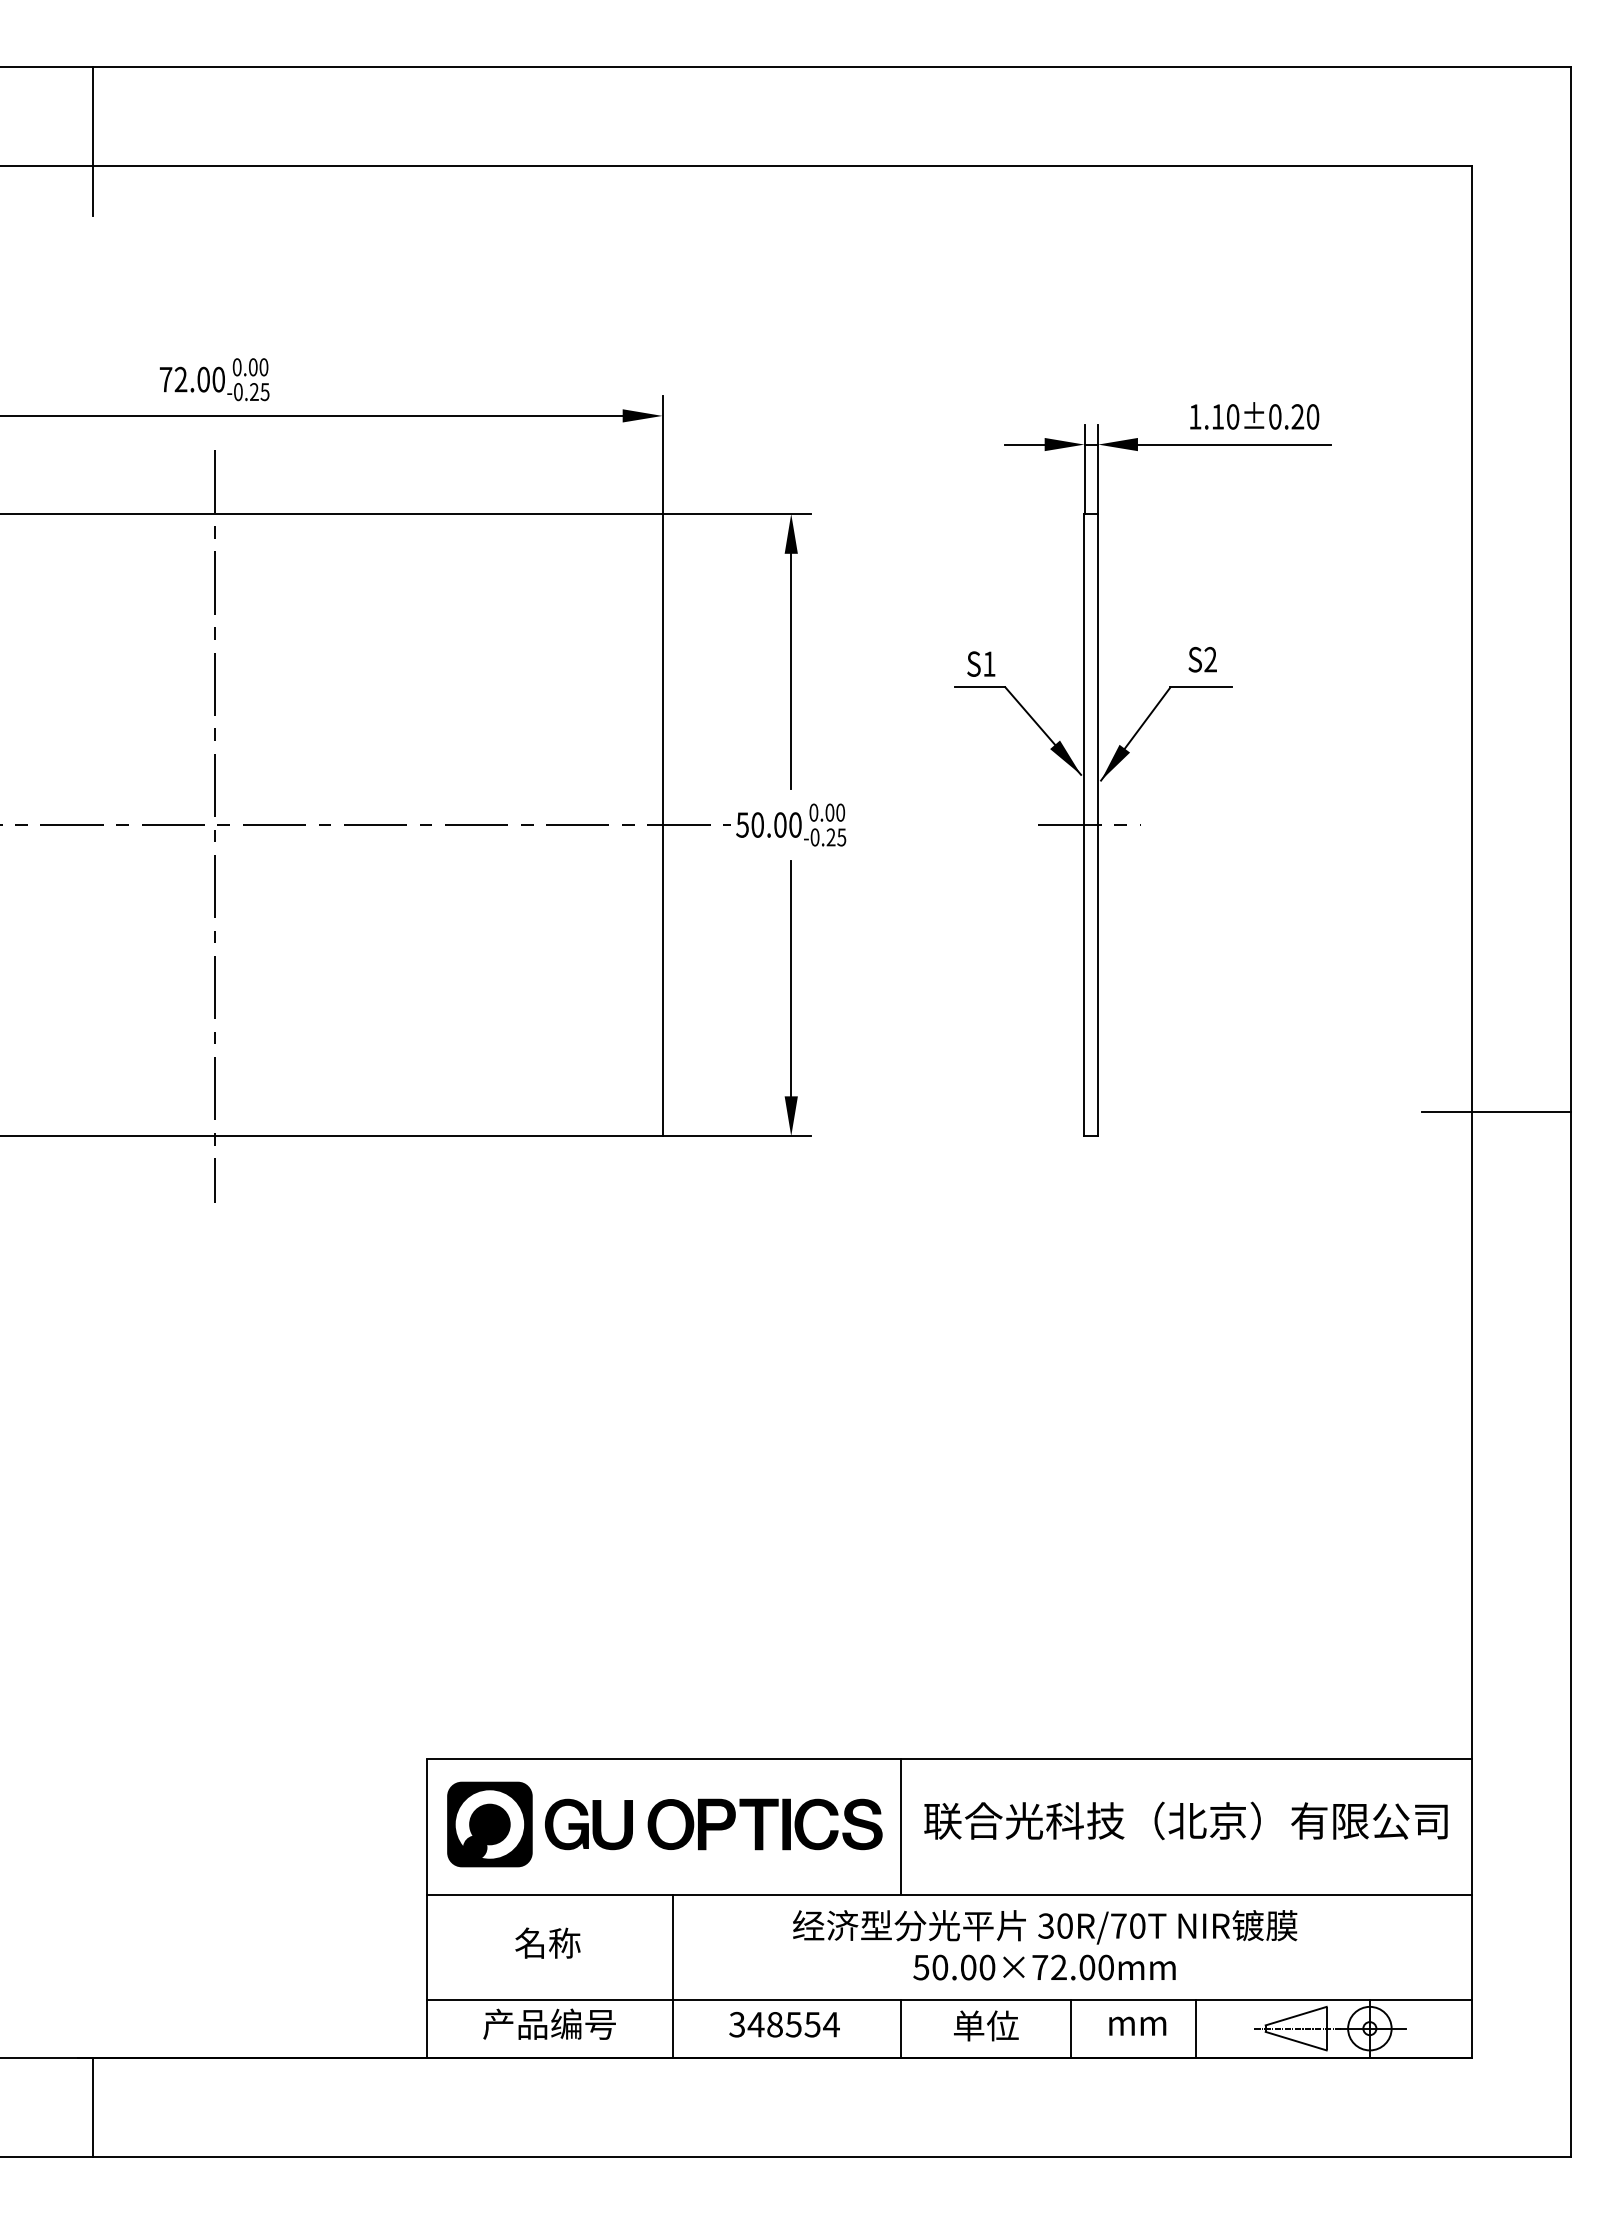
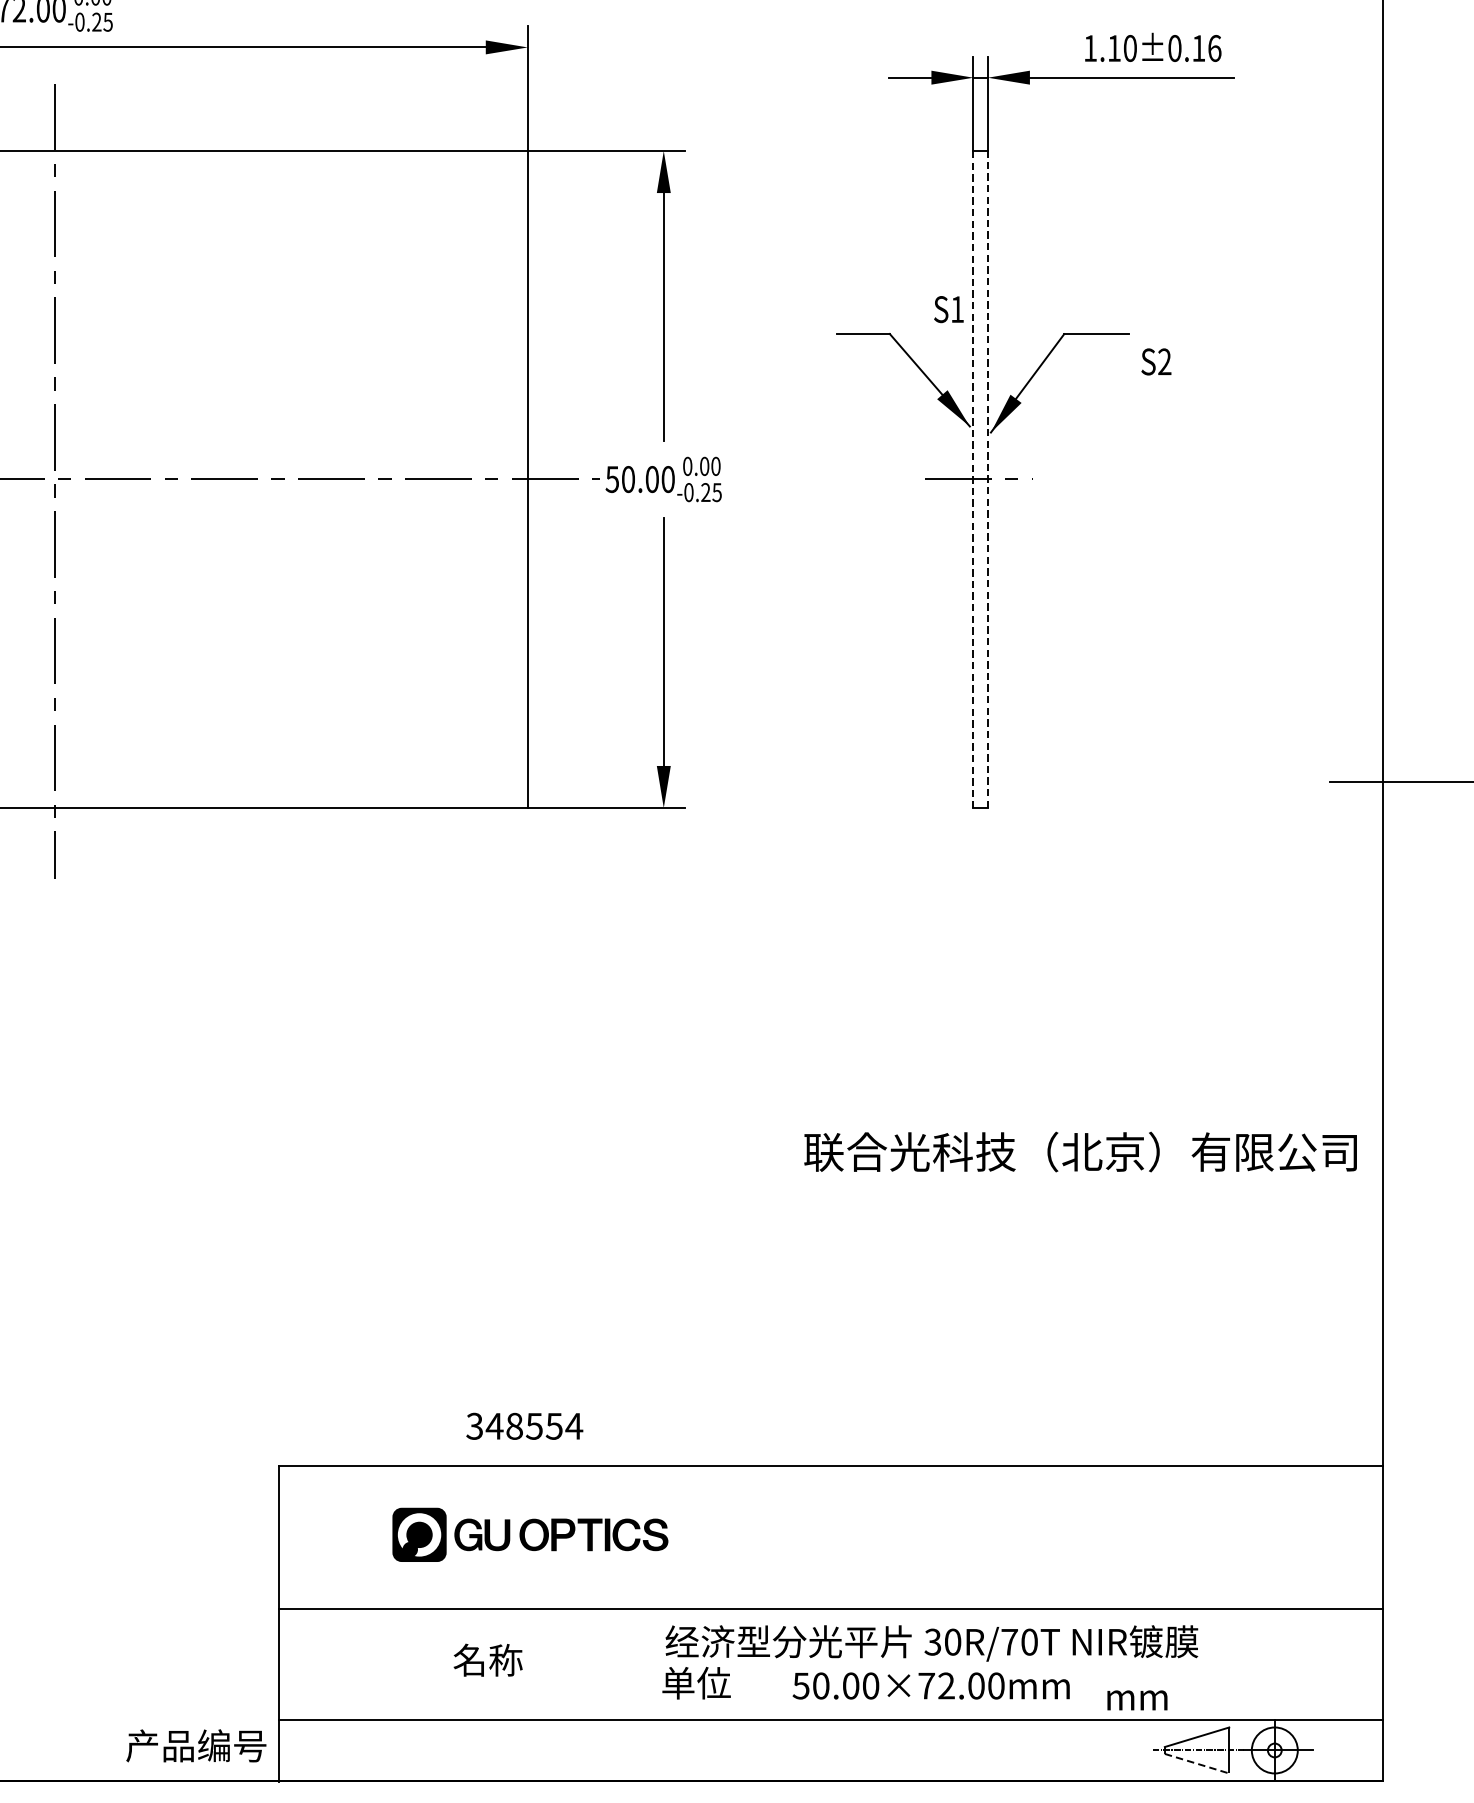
text: (1305, 416) -> (1206, 48), 1.10±0.20 -> 1.10±0.16
text: (1202, 659) -> (1156, 361), moved
text: (981, 663) -> (949, 308), moved
line: (1098, 824) -> (988, 478), solid -> dashed
line: (1084, 825) -> (973, 479), solid -> dashed
text: (1185, 1820) -> (1080, 1151), moved
part: (664, 1824) -> (529, 1534), size x0.6
line: (900, 1826) -> (779, 1537), removed
text: (547, 1942) -> (487, 1659), moved
line: (673, 1976) -> (539, 1695), removed
text: (549, 2023) -> (196, 1745), moved
text: (784, 2024) -> (524, 1426), moved
text: (986, 2025) -> (696, 1682), moved
text: (1137, 2025) -> (1137, 1699), moved
line: (900, 2028) -> (779, 1750), removed
line: (1071, 2028) -> (959, 1750), removed
line: (1196, 2028) -> (1091, 1750), removed
line: (1296, 2041) -> (1197, 1764), solid -> dashed

